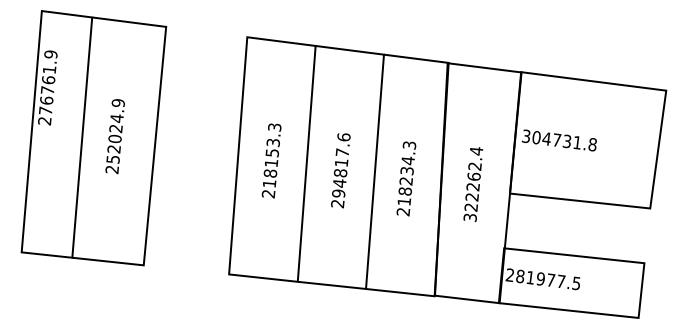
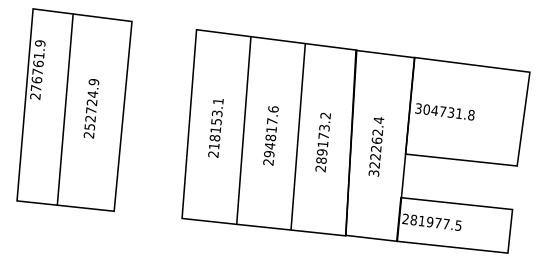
text: (274, 127) -> (218, 101), 218153.3 -> 218153.1
text: (114, 138) -> (90, 110), 252024.9 -> 252724.9
text: (406, 173) -> (323, 138), 218234.3 -> 289173.2

